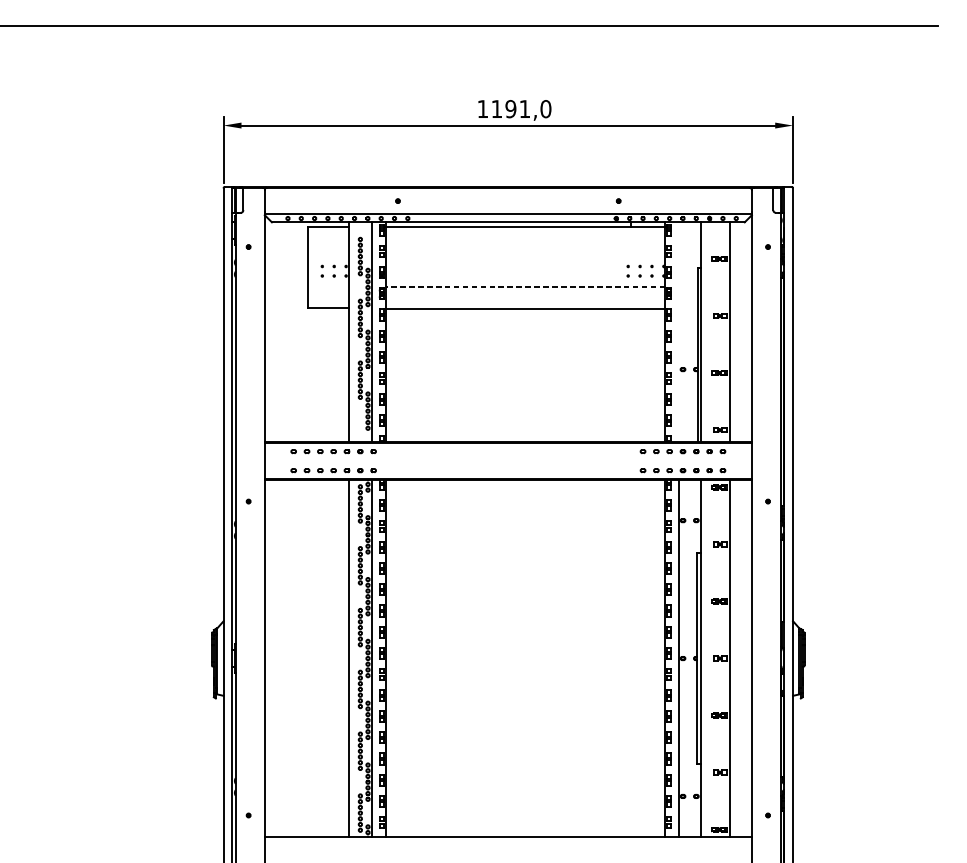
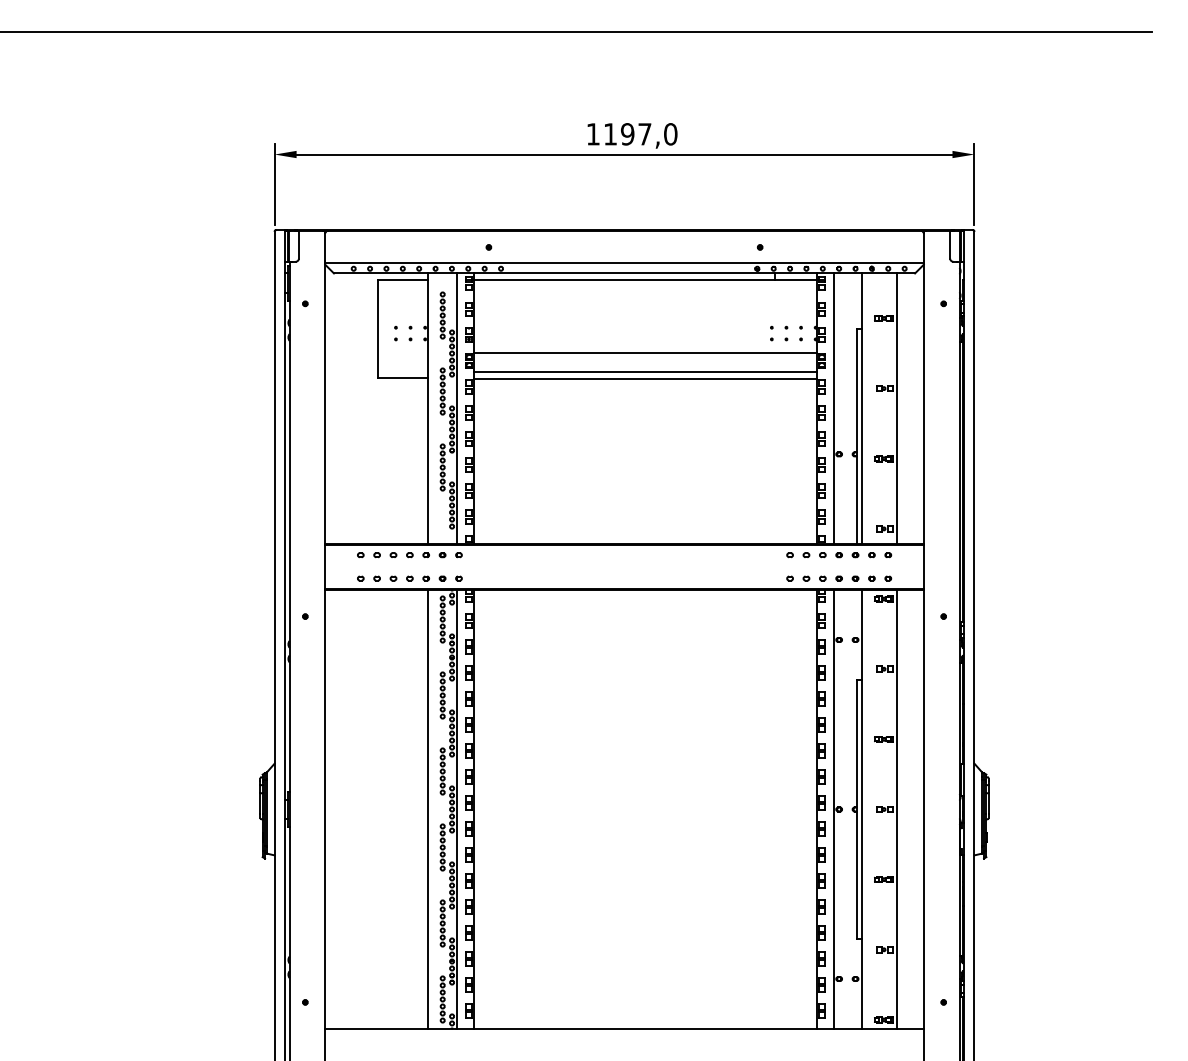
text: (524, 109) -> (644, 134), 1191,0 -> 1197,0
line: (525, 286) -> (645, 352), dashed -> solid
line: (525, 302) -> (645, 371), added
line: (679, 332) -> (834, 408), added

